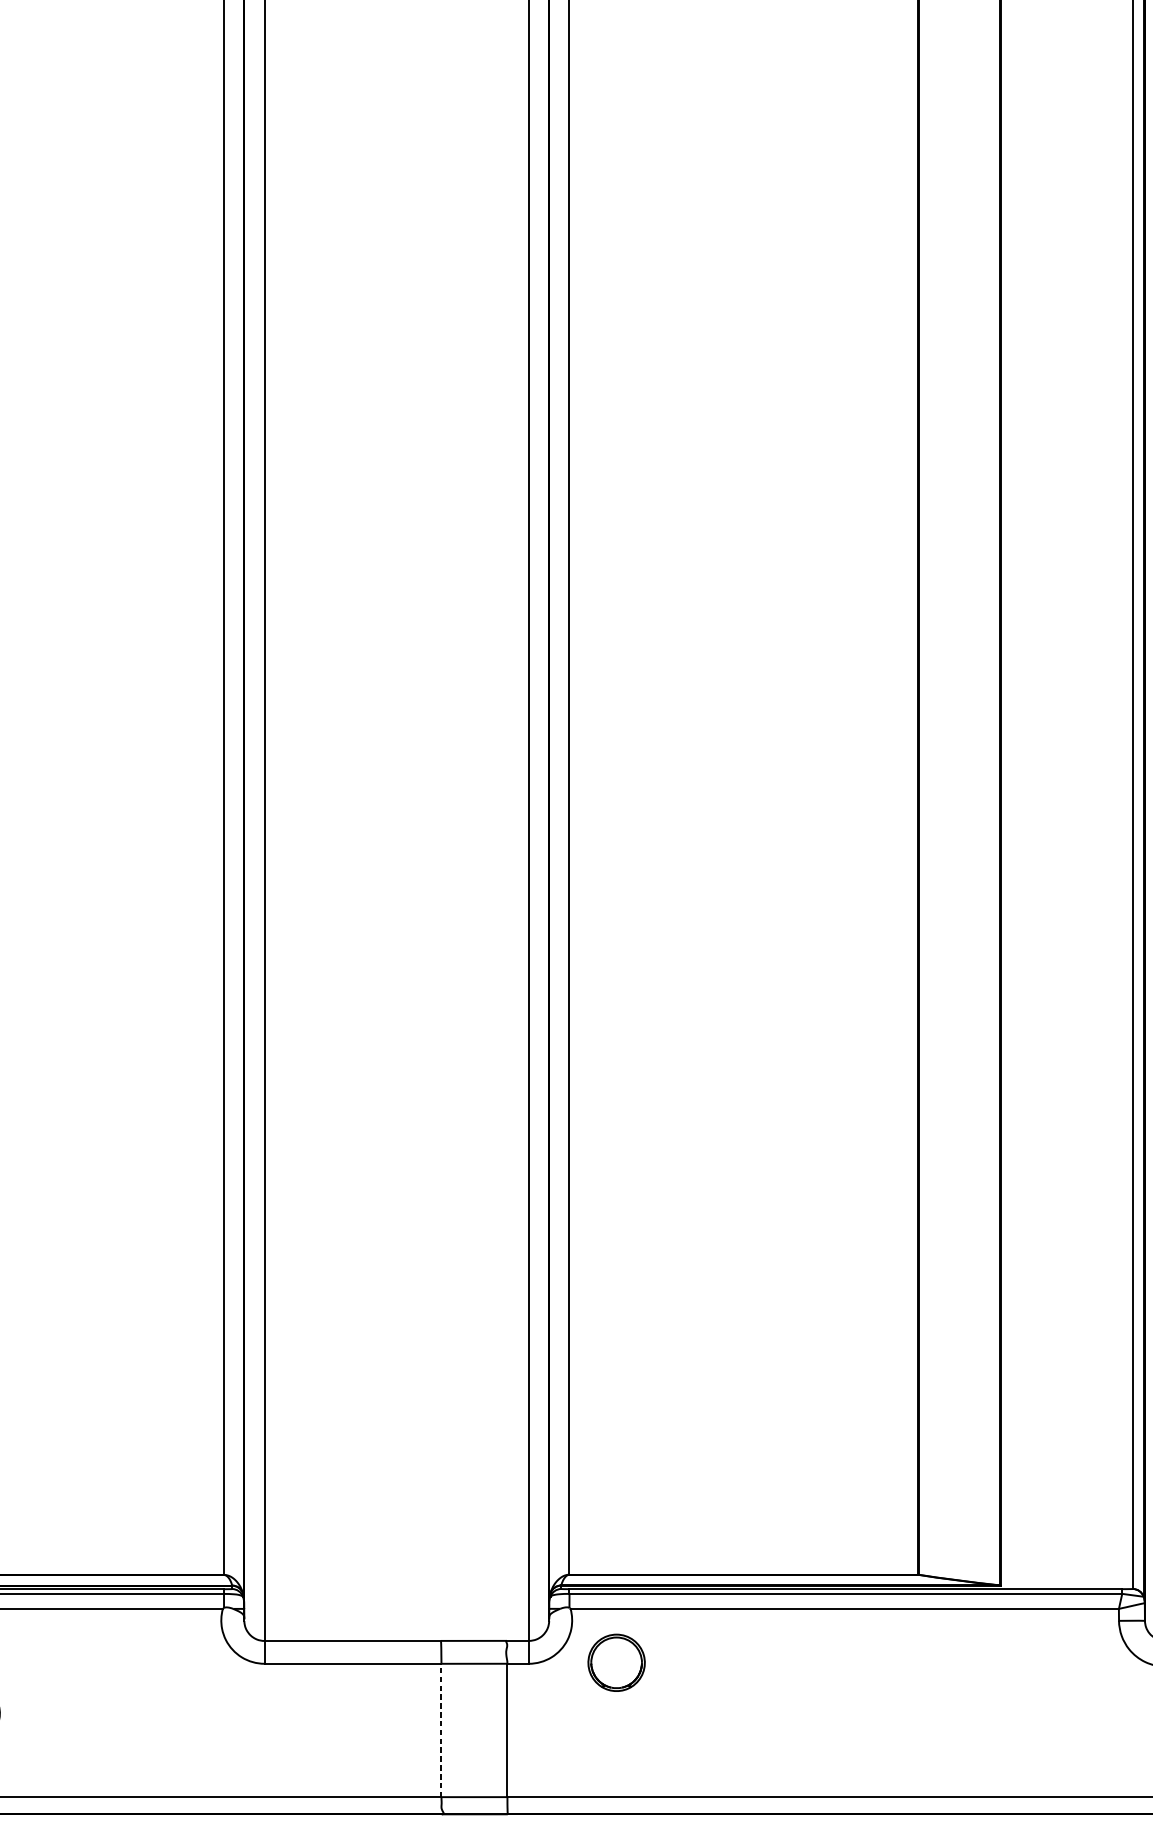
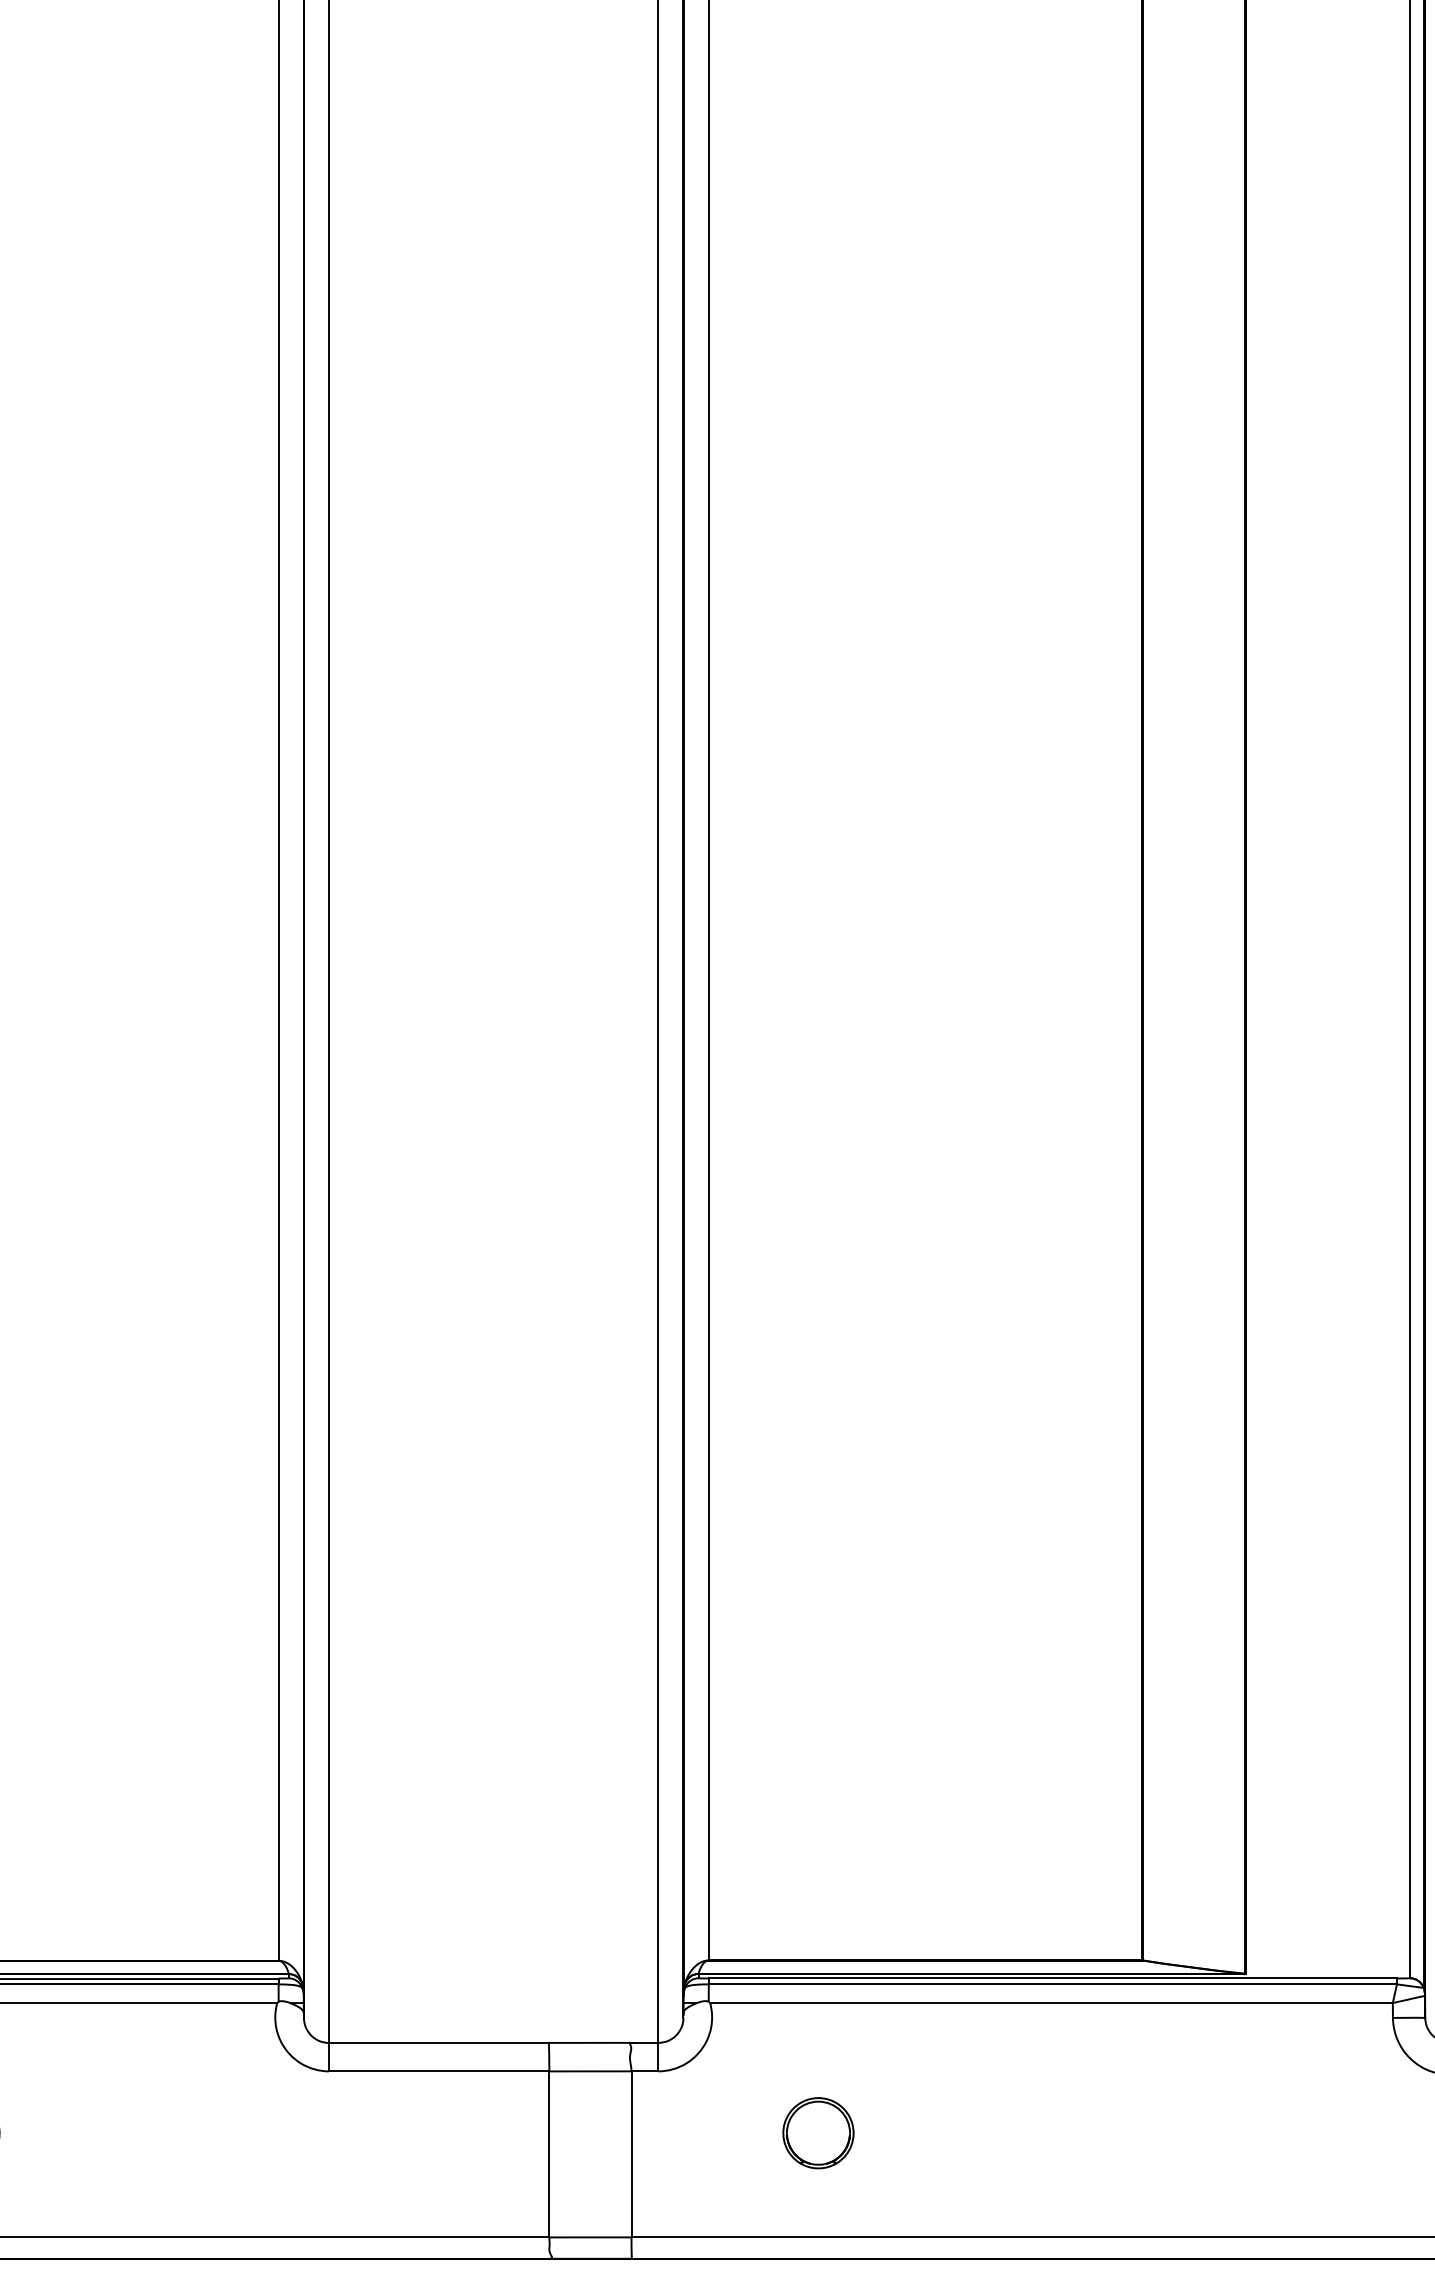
part: (616, 1663) -> (818, 2133), moved
line: (441, 1729) -> (549, 2153), dashed -> solid

